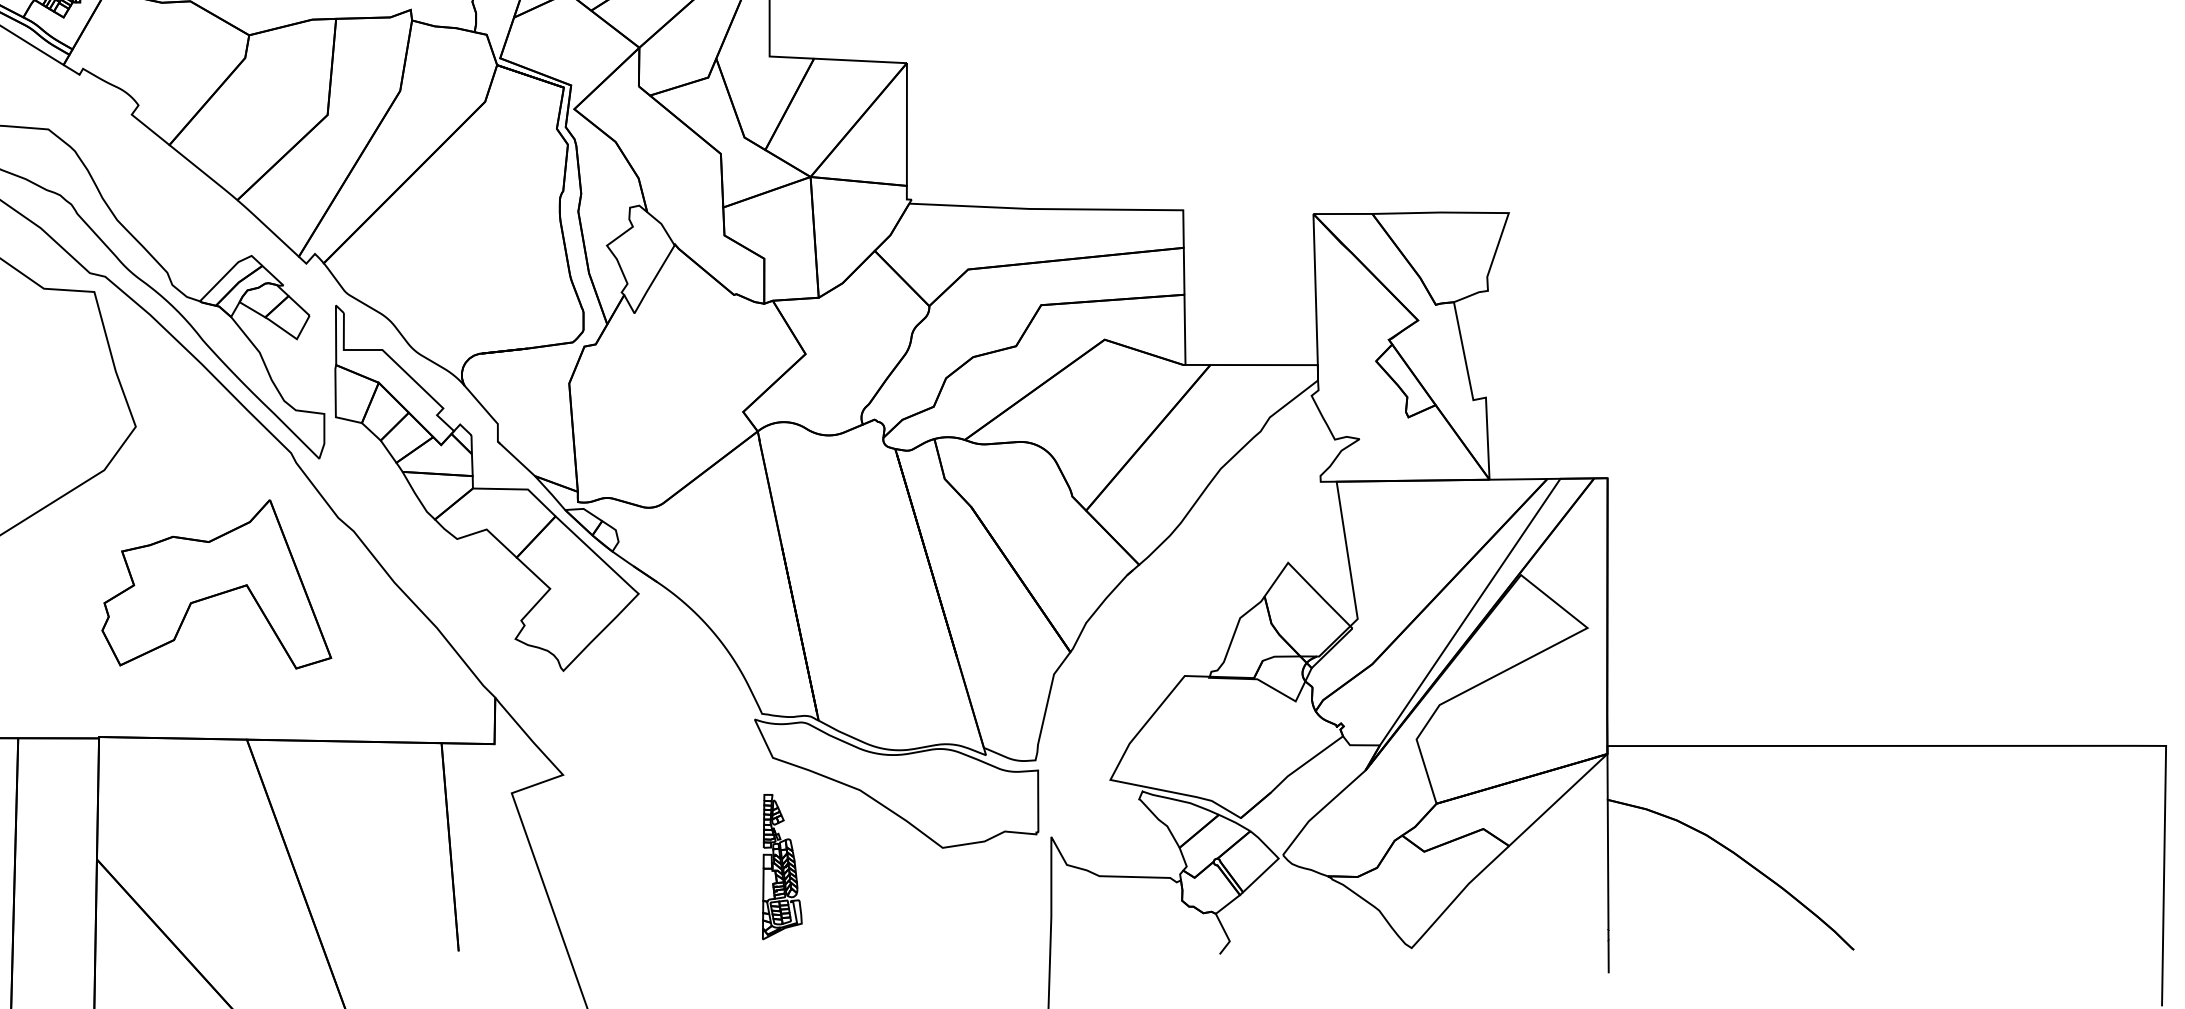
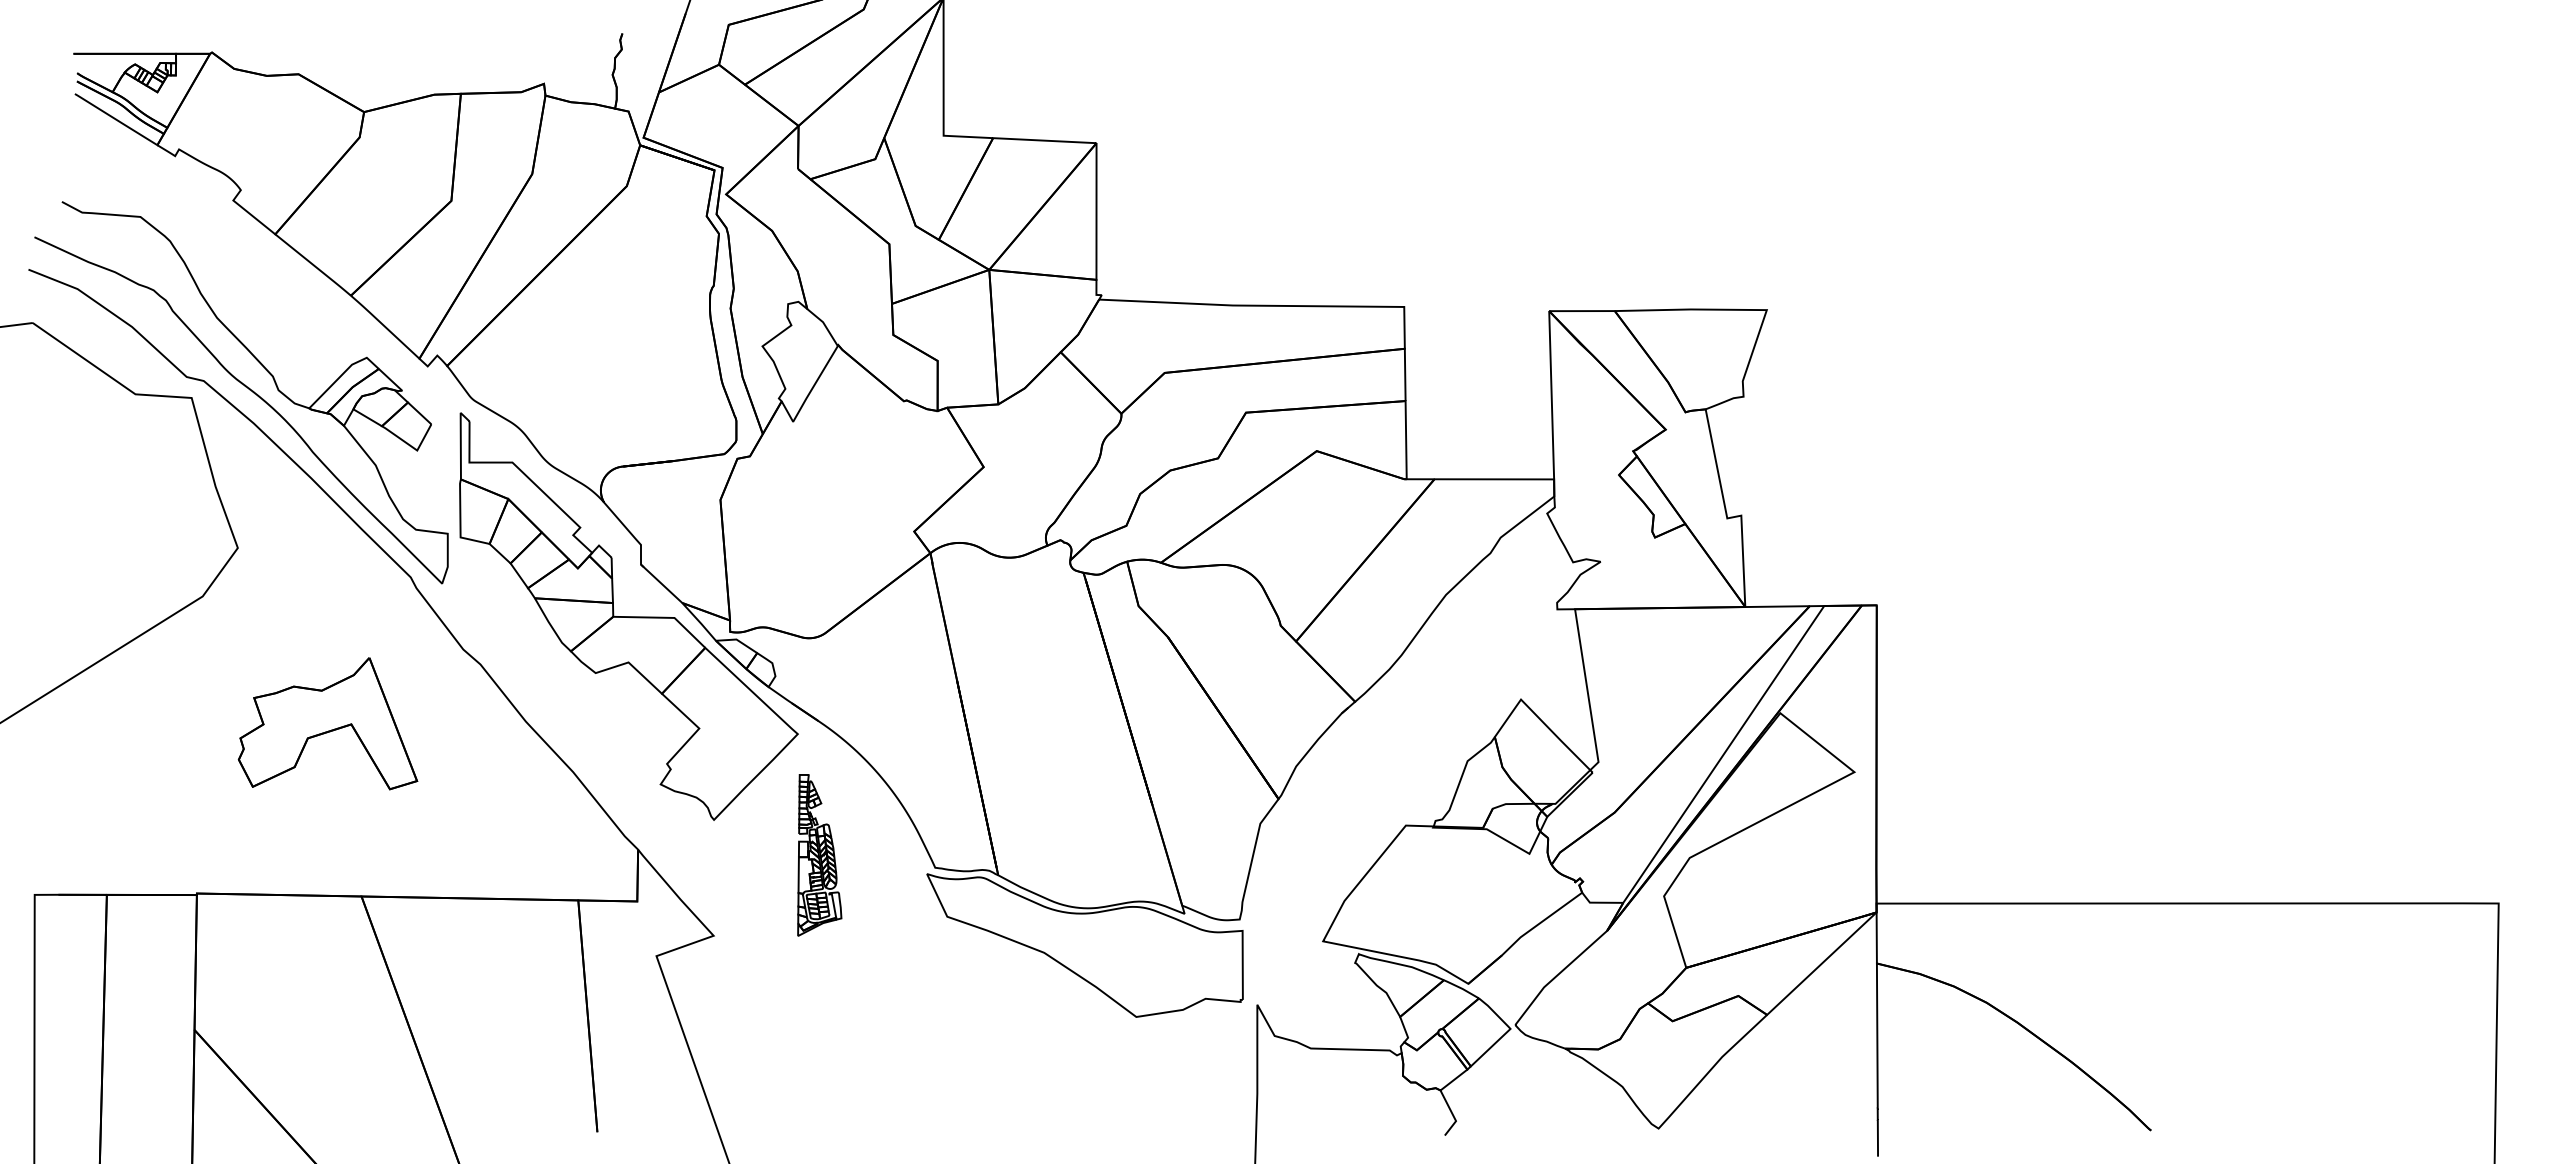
part: (216, 584) -> (327, 723), size x0.7
part: (782, 867) -> (819, 855), moved

